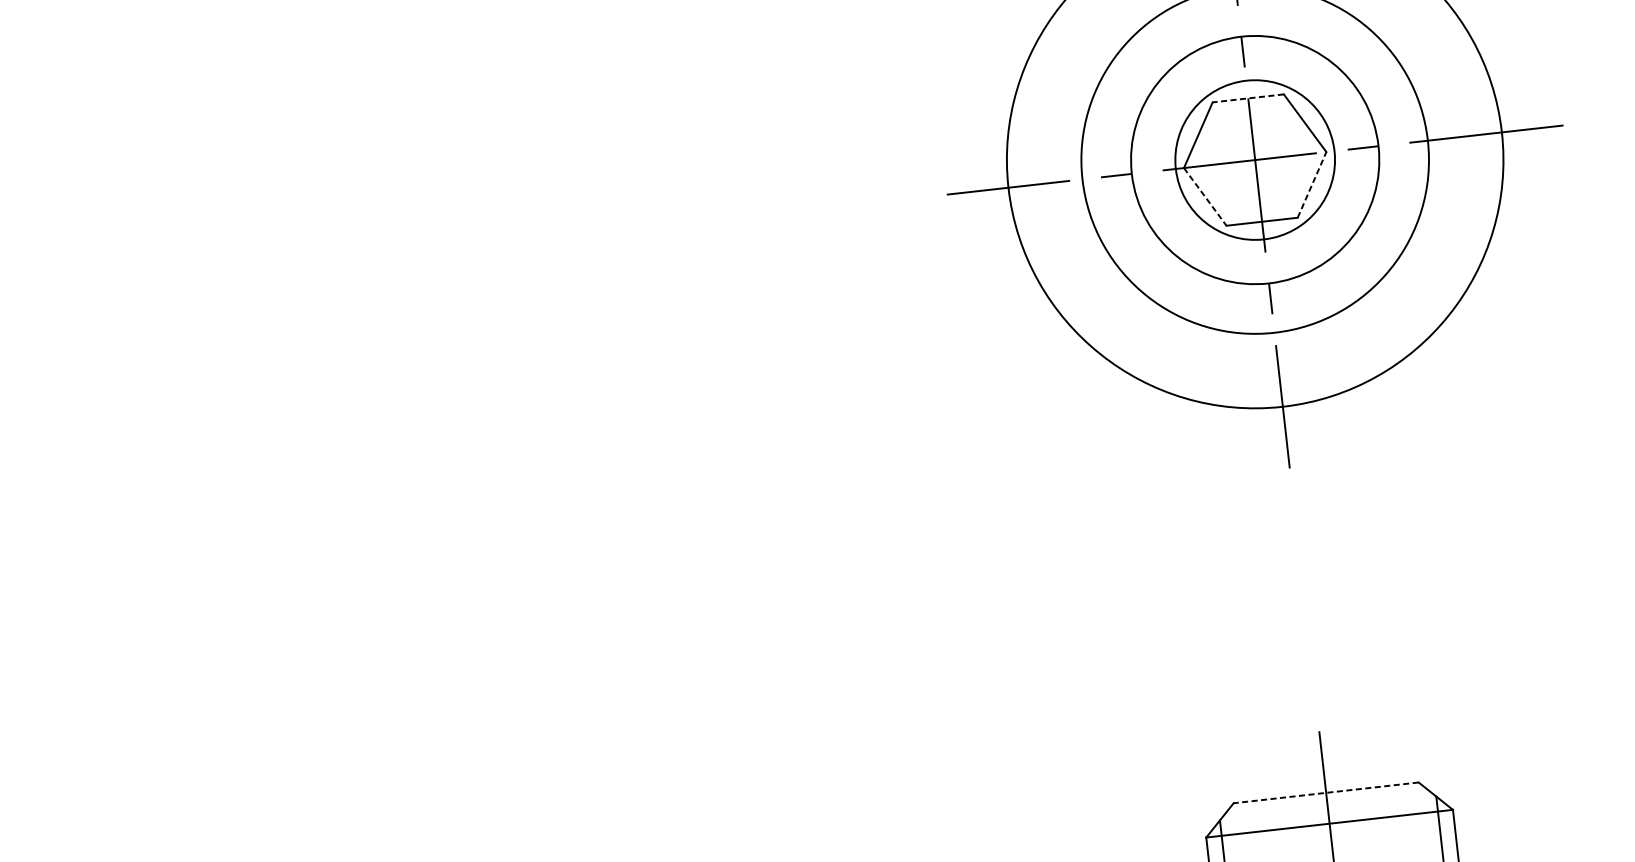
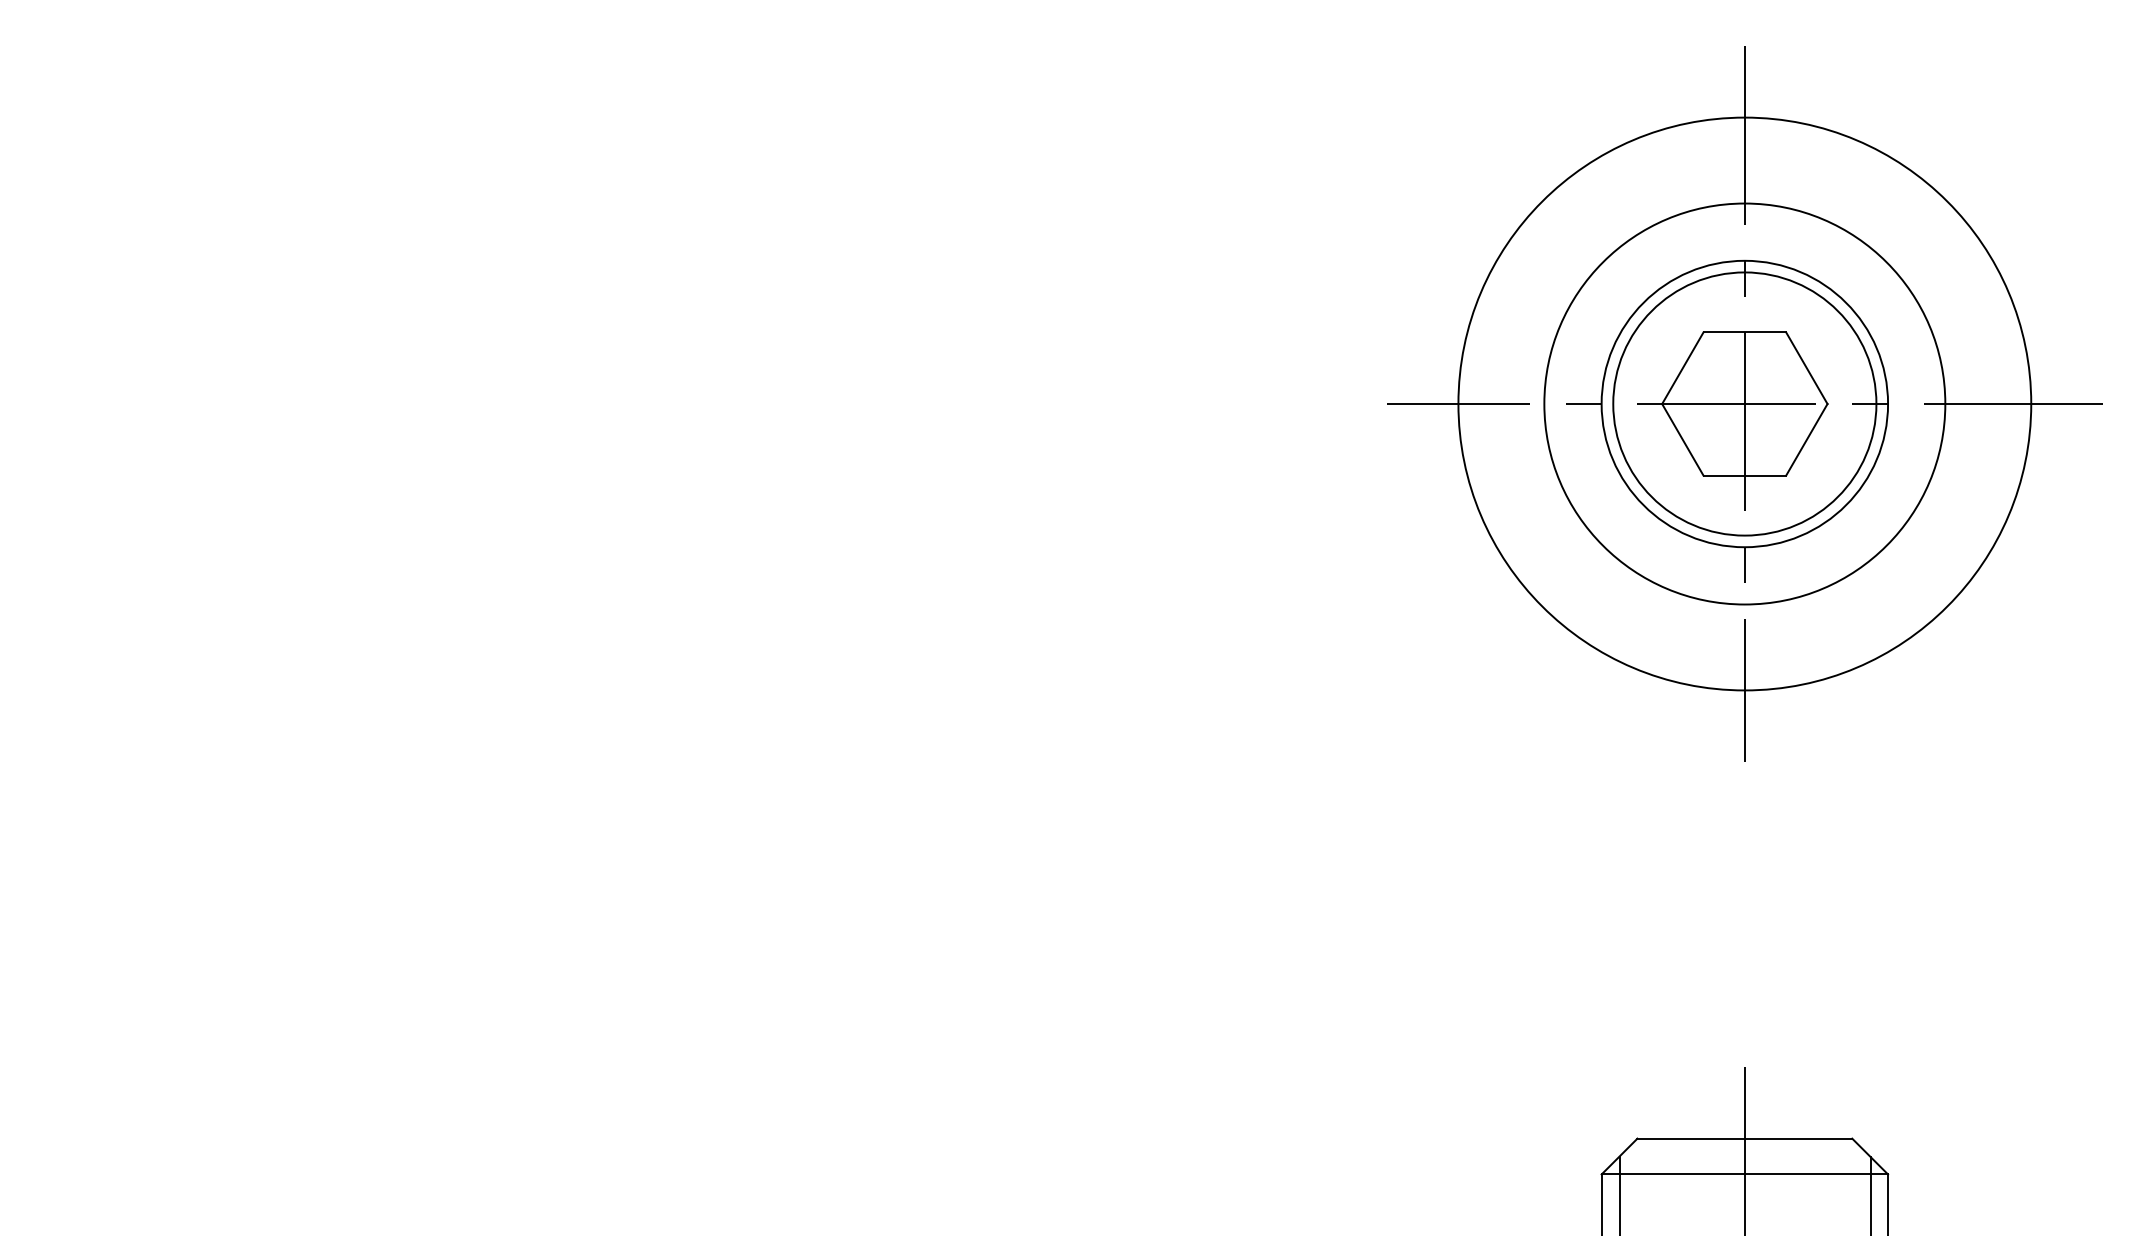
line: (1247, 98) -> (1744, 332), dashed -> solid
circle: (1254, 159) -> (1744, 403), size x1.43
line: (1312, 184) -> (1807, 439), dashed -> solid
line: (1205, 197) -> (1683, 440), dashed -> solid
line: (1325, 792) -> (1744, 1138), dashed -> solid

